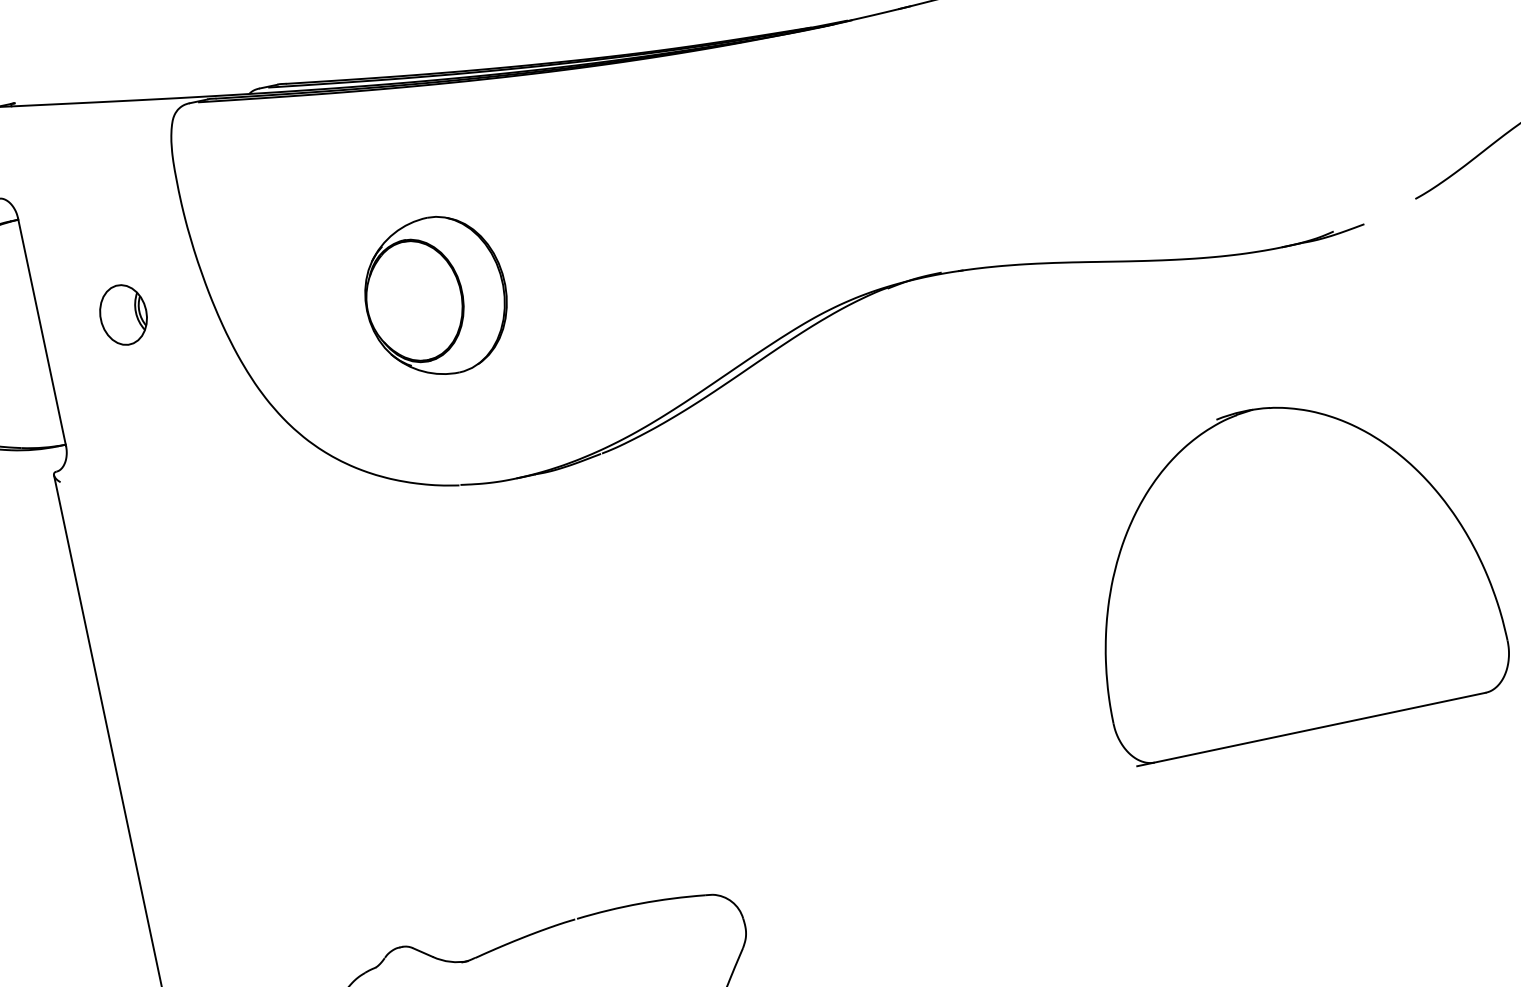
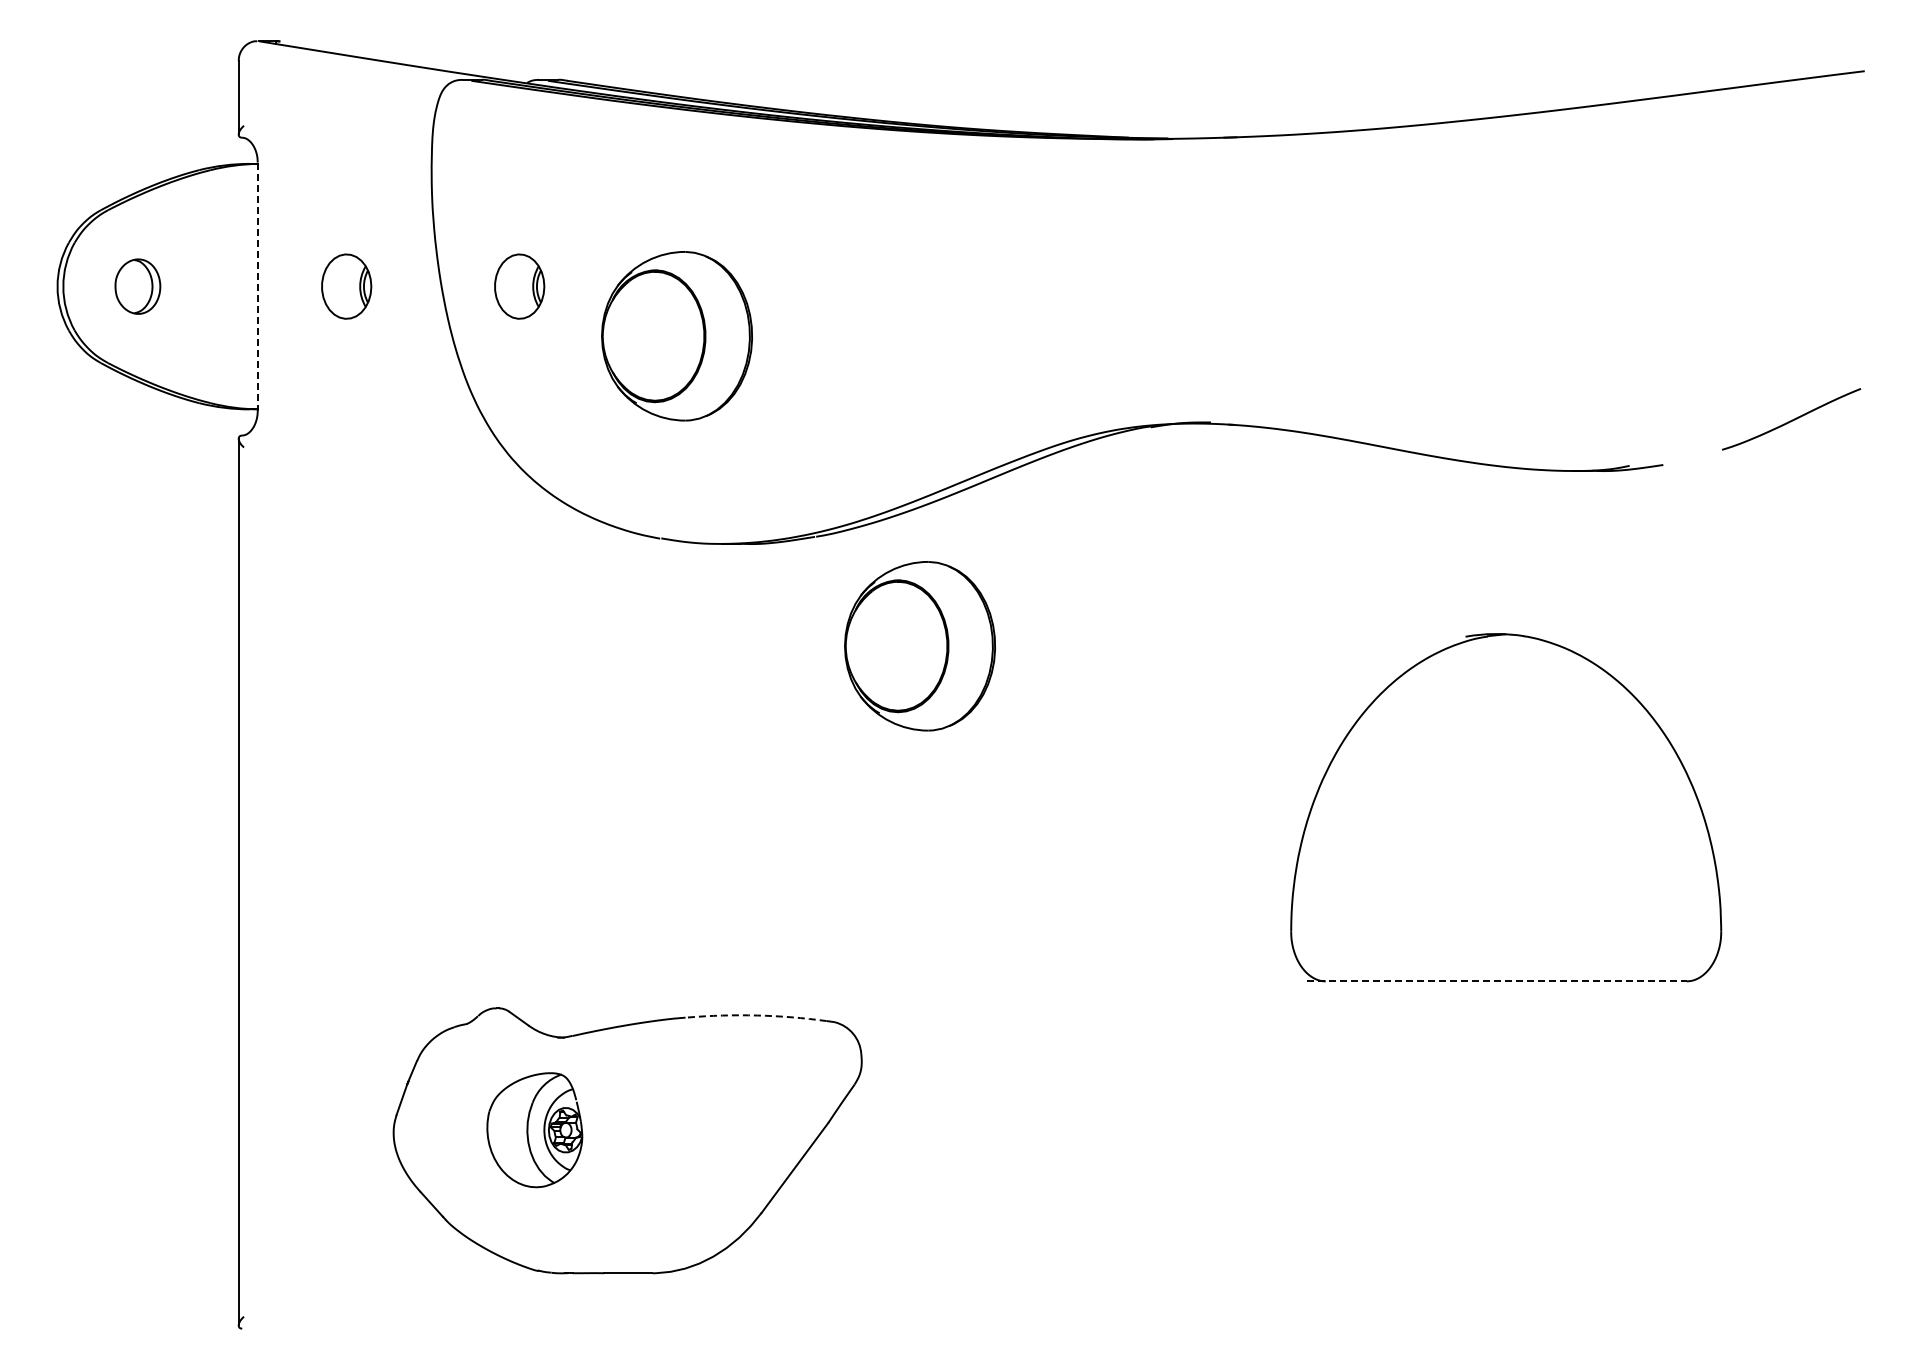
part: (281, 281) -> (519, 286), added
line: (42, 333) -> (257, 287), solid -> dashed
part: (717, 534) -> (919, 646), added
line: (1312, 729) -> (1497, 981), solid -> dashed
arc: (640, 903) -> (757, 1015), solid -> dashed

